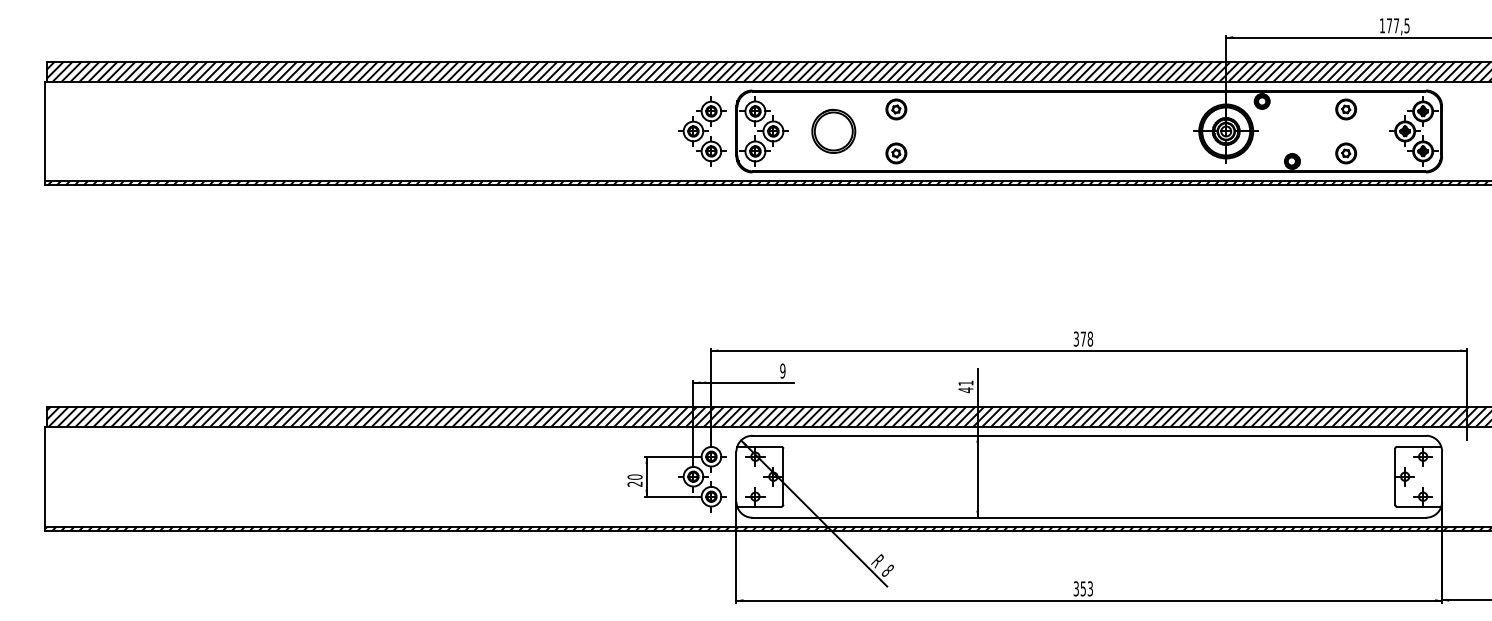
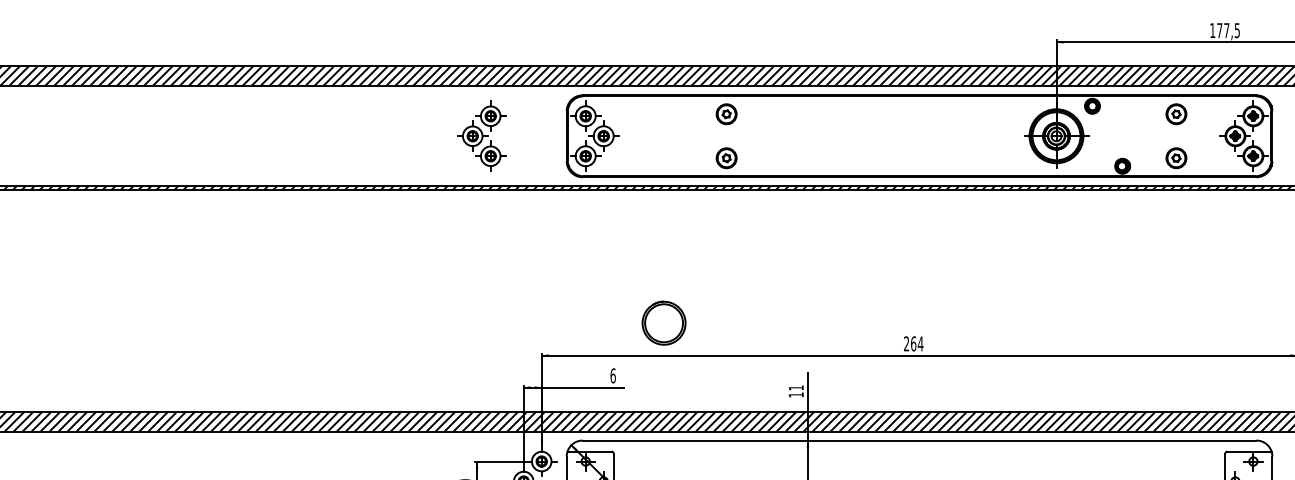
part: (833, 130) -> (663, 322), moved
part: (702, 131) -> (481, 136), moved
text: (1083, 338) -> (913, 343), 378 -> 264
text: (782, 370) -> (612, 375), 9 -> 6
text: (965, 390) -> (795, 395), 41 -> 11

